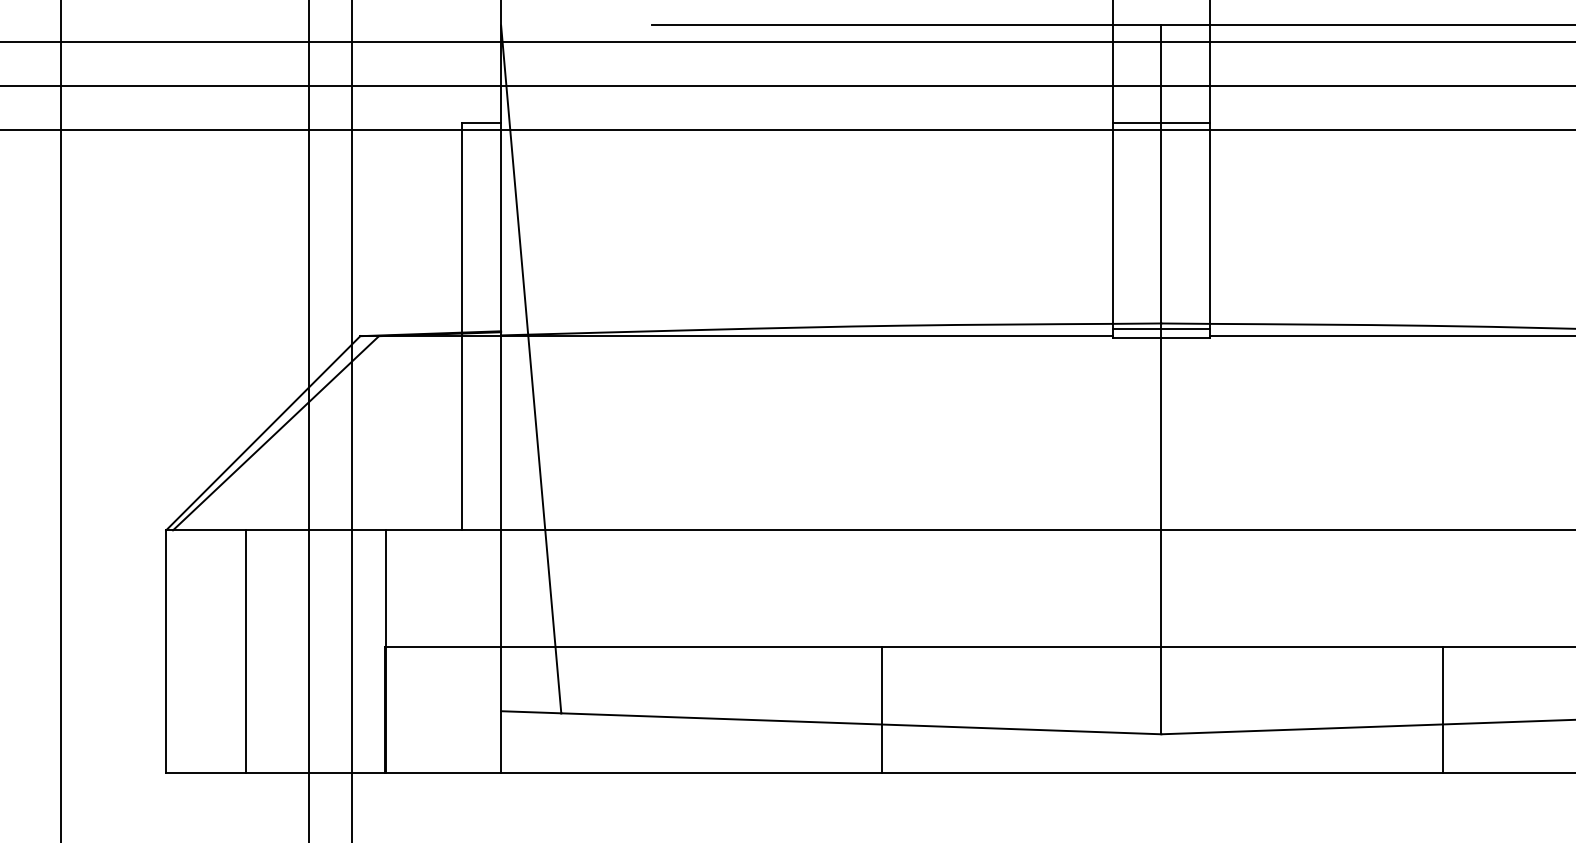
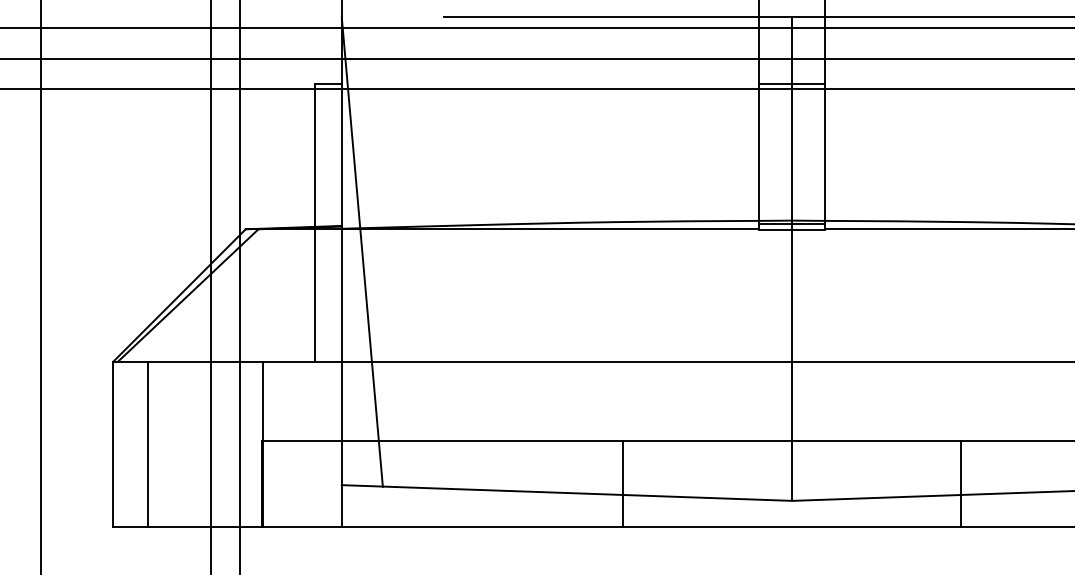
line: (245, 651) -> (147, 444), moved
line: (881, 710) -> (623, 484), moved
line: (1443, 710) -> (961, 484), moved

